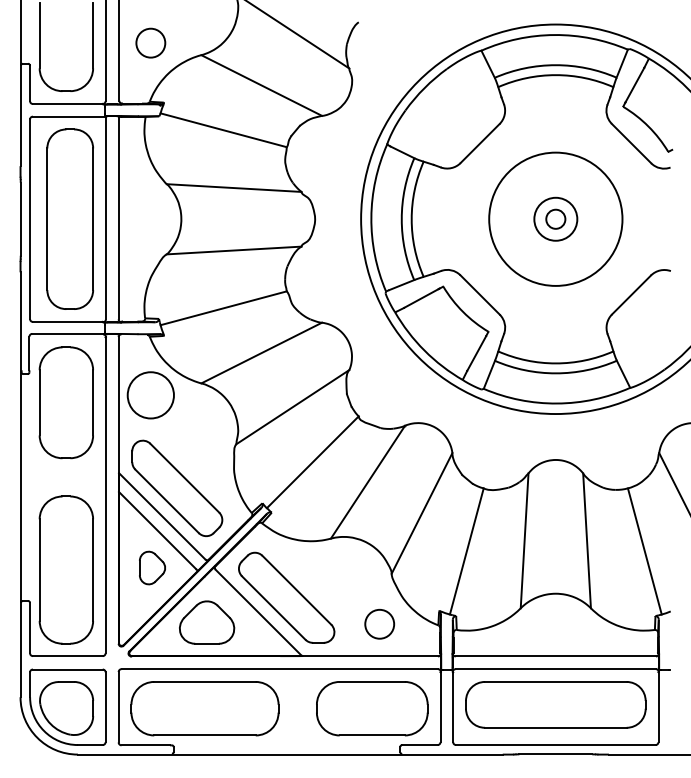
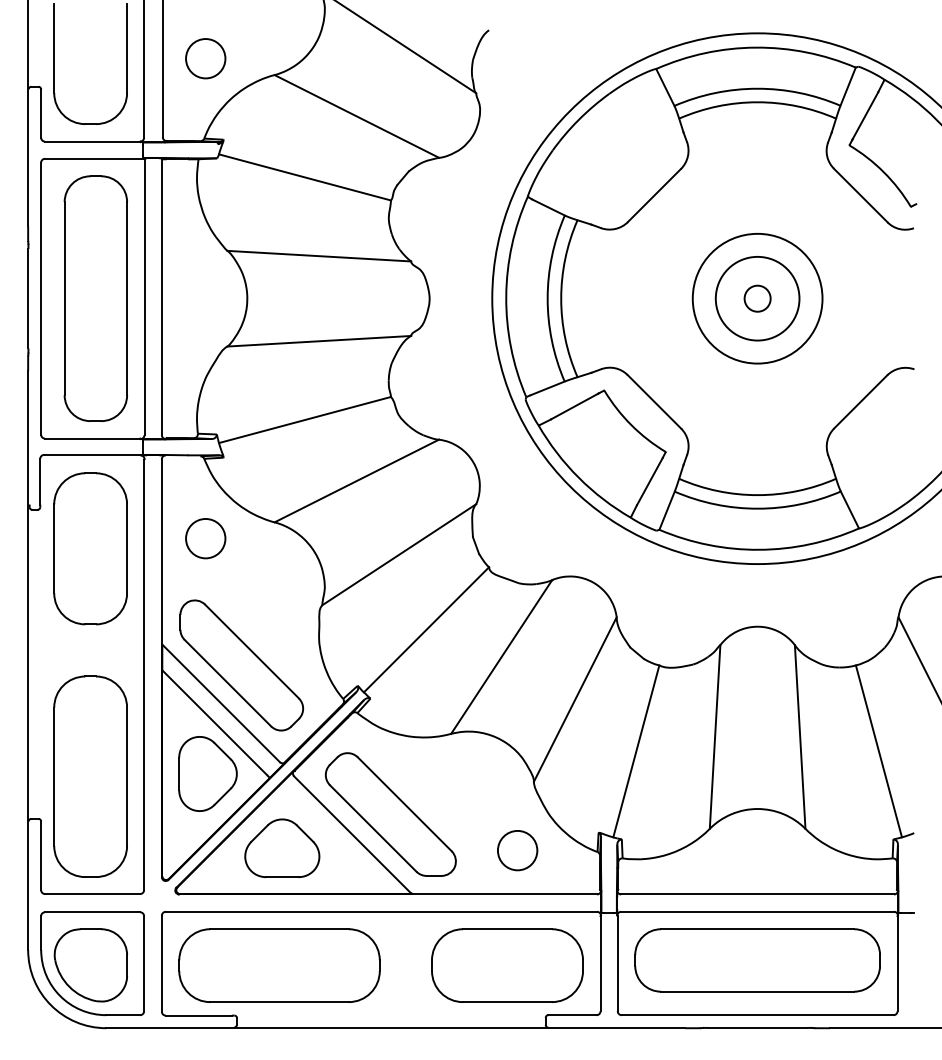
circle: (555, 219) -> (757, 298), size x0.71
circle: (555, 219) -> (757, 298), size x1.43
circle: (150, 395) -> (205, 538), size x0.62
part: (152, 567) -> (207, 773), size x1.67

